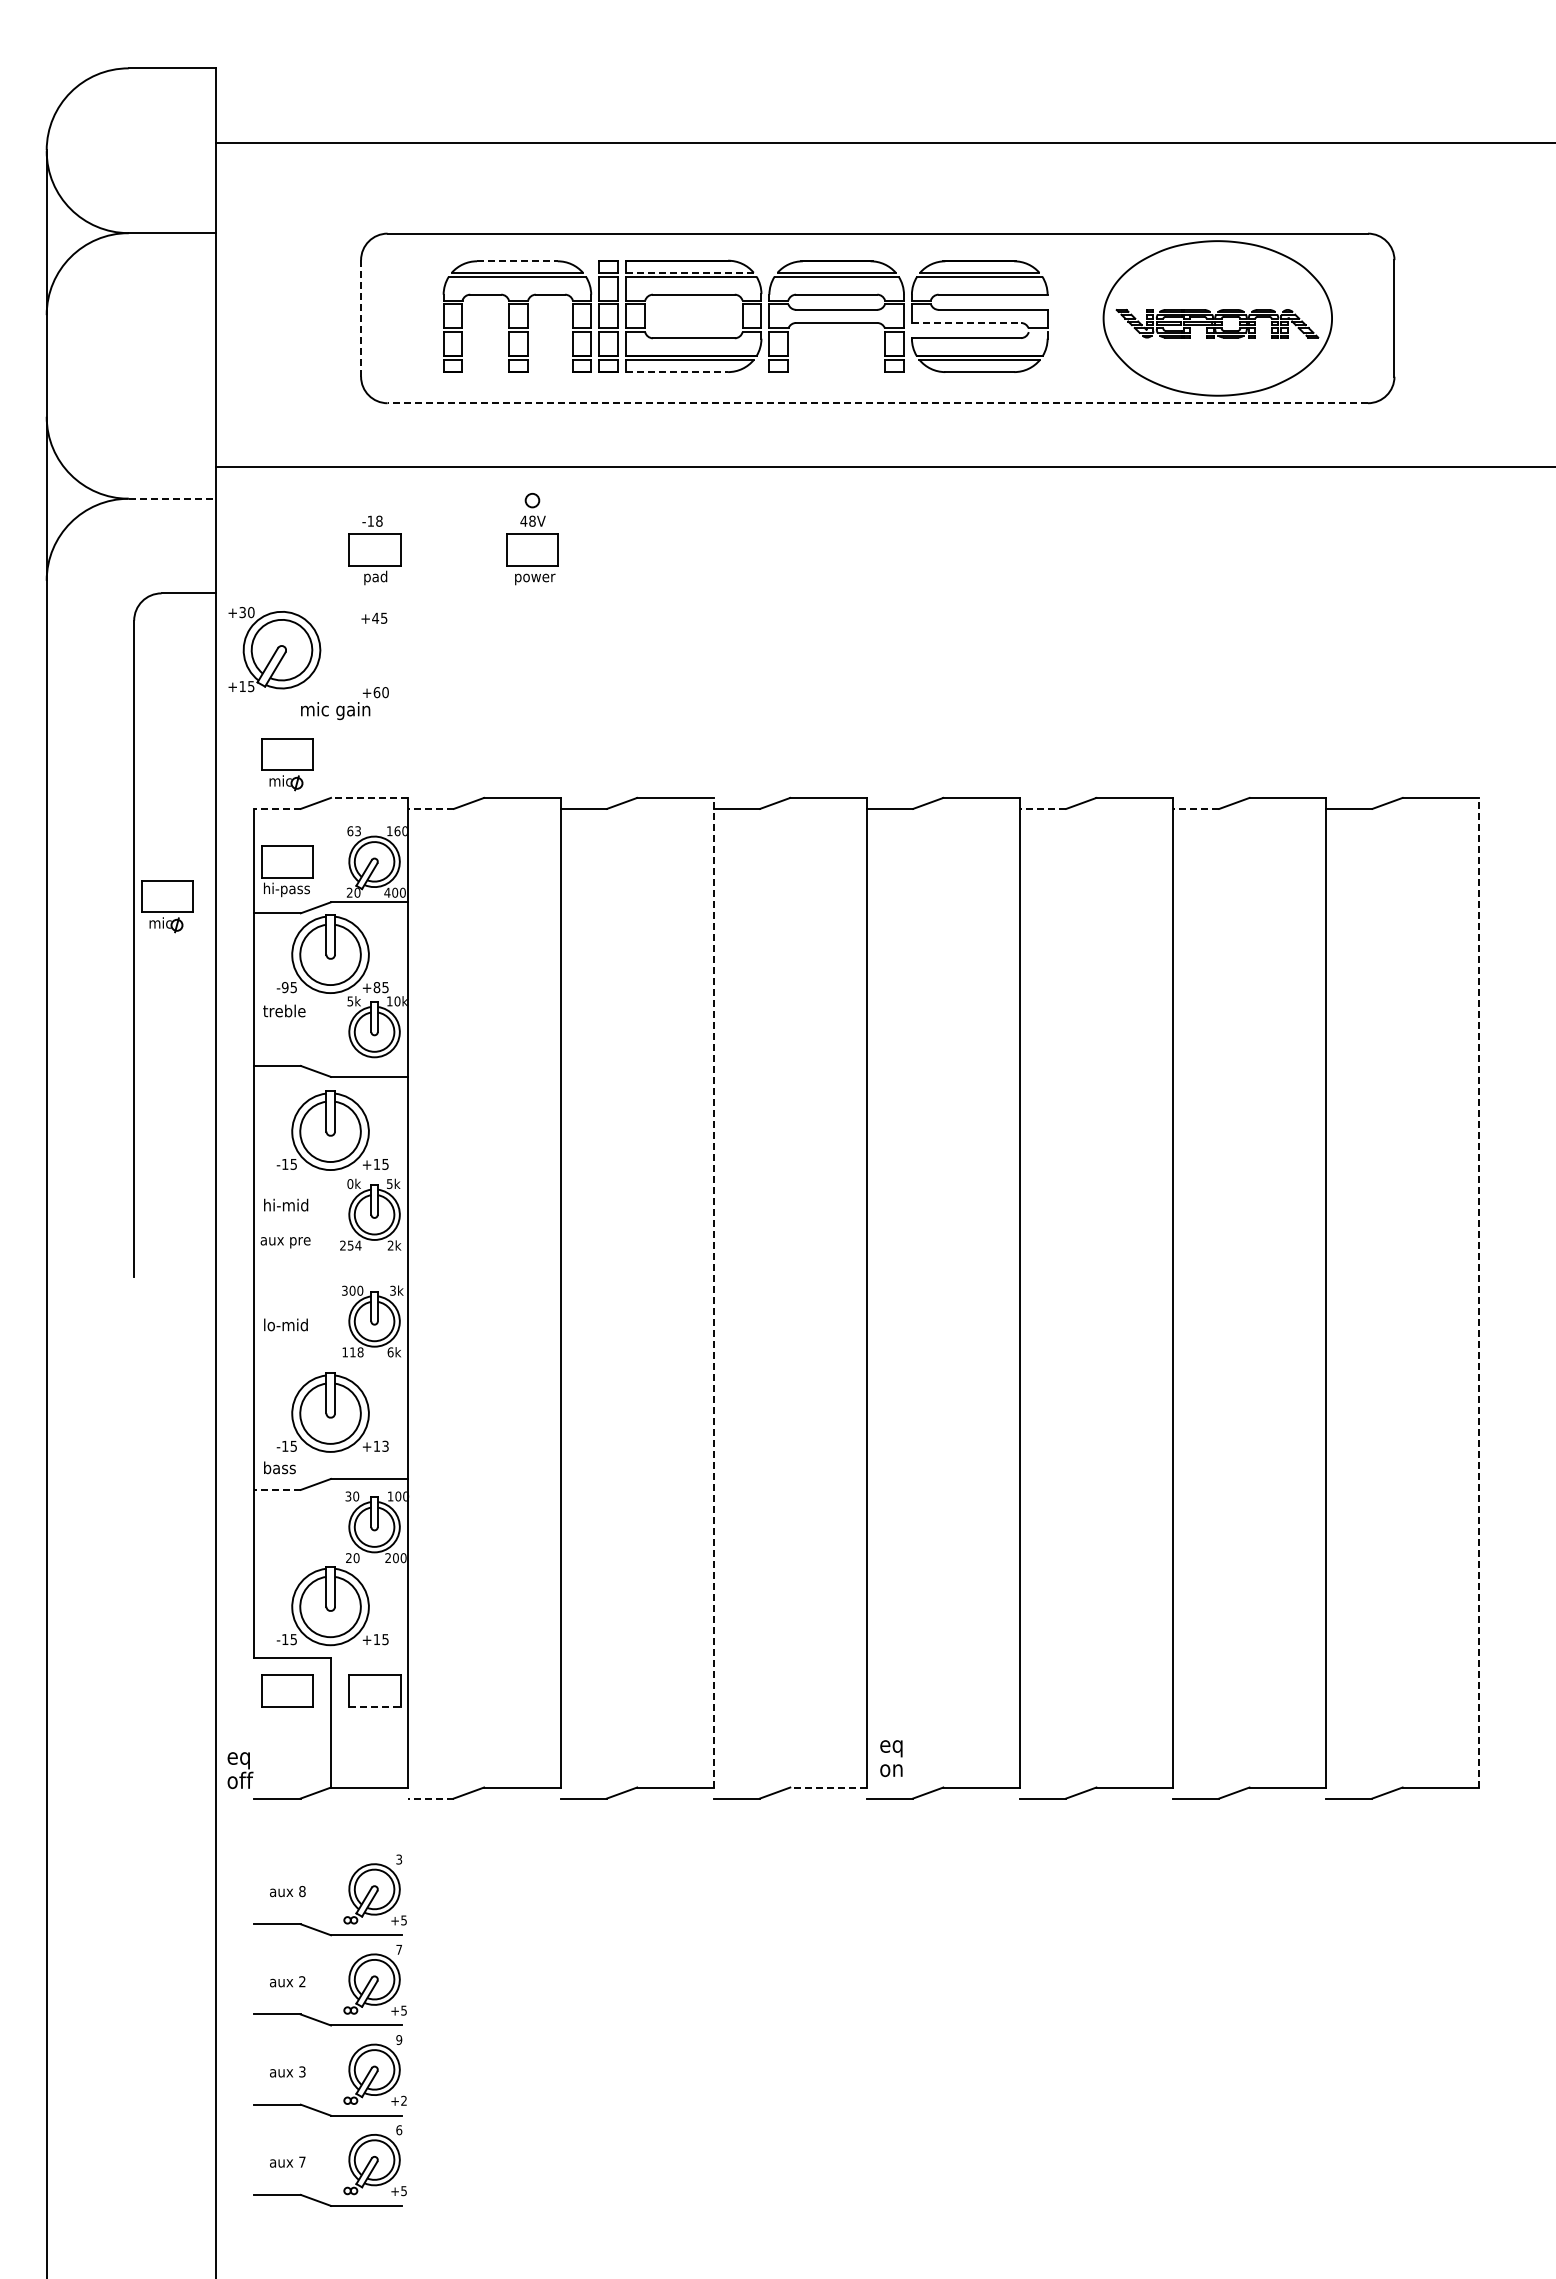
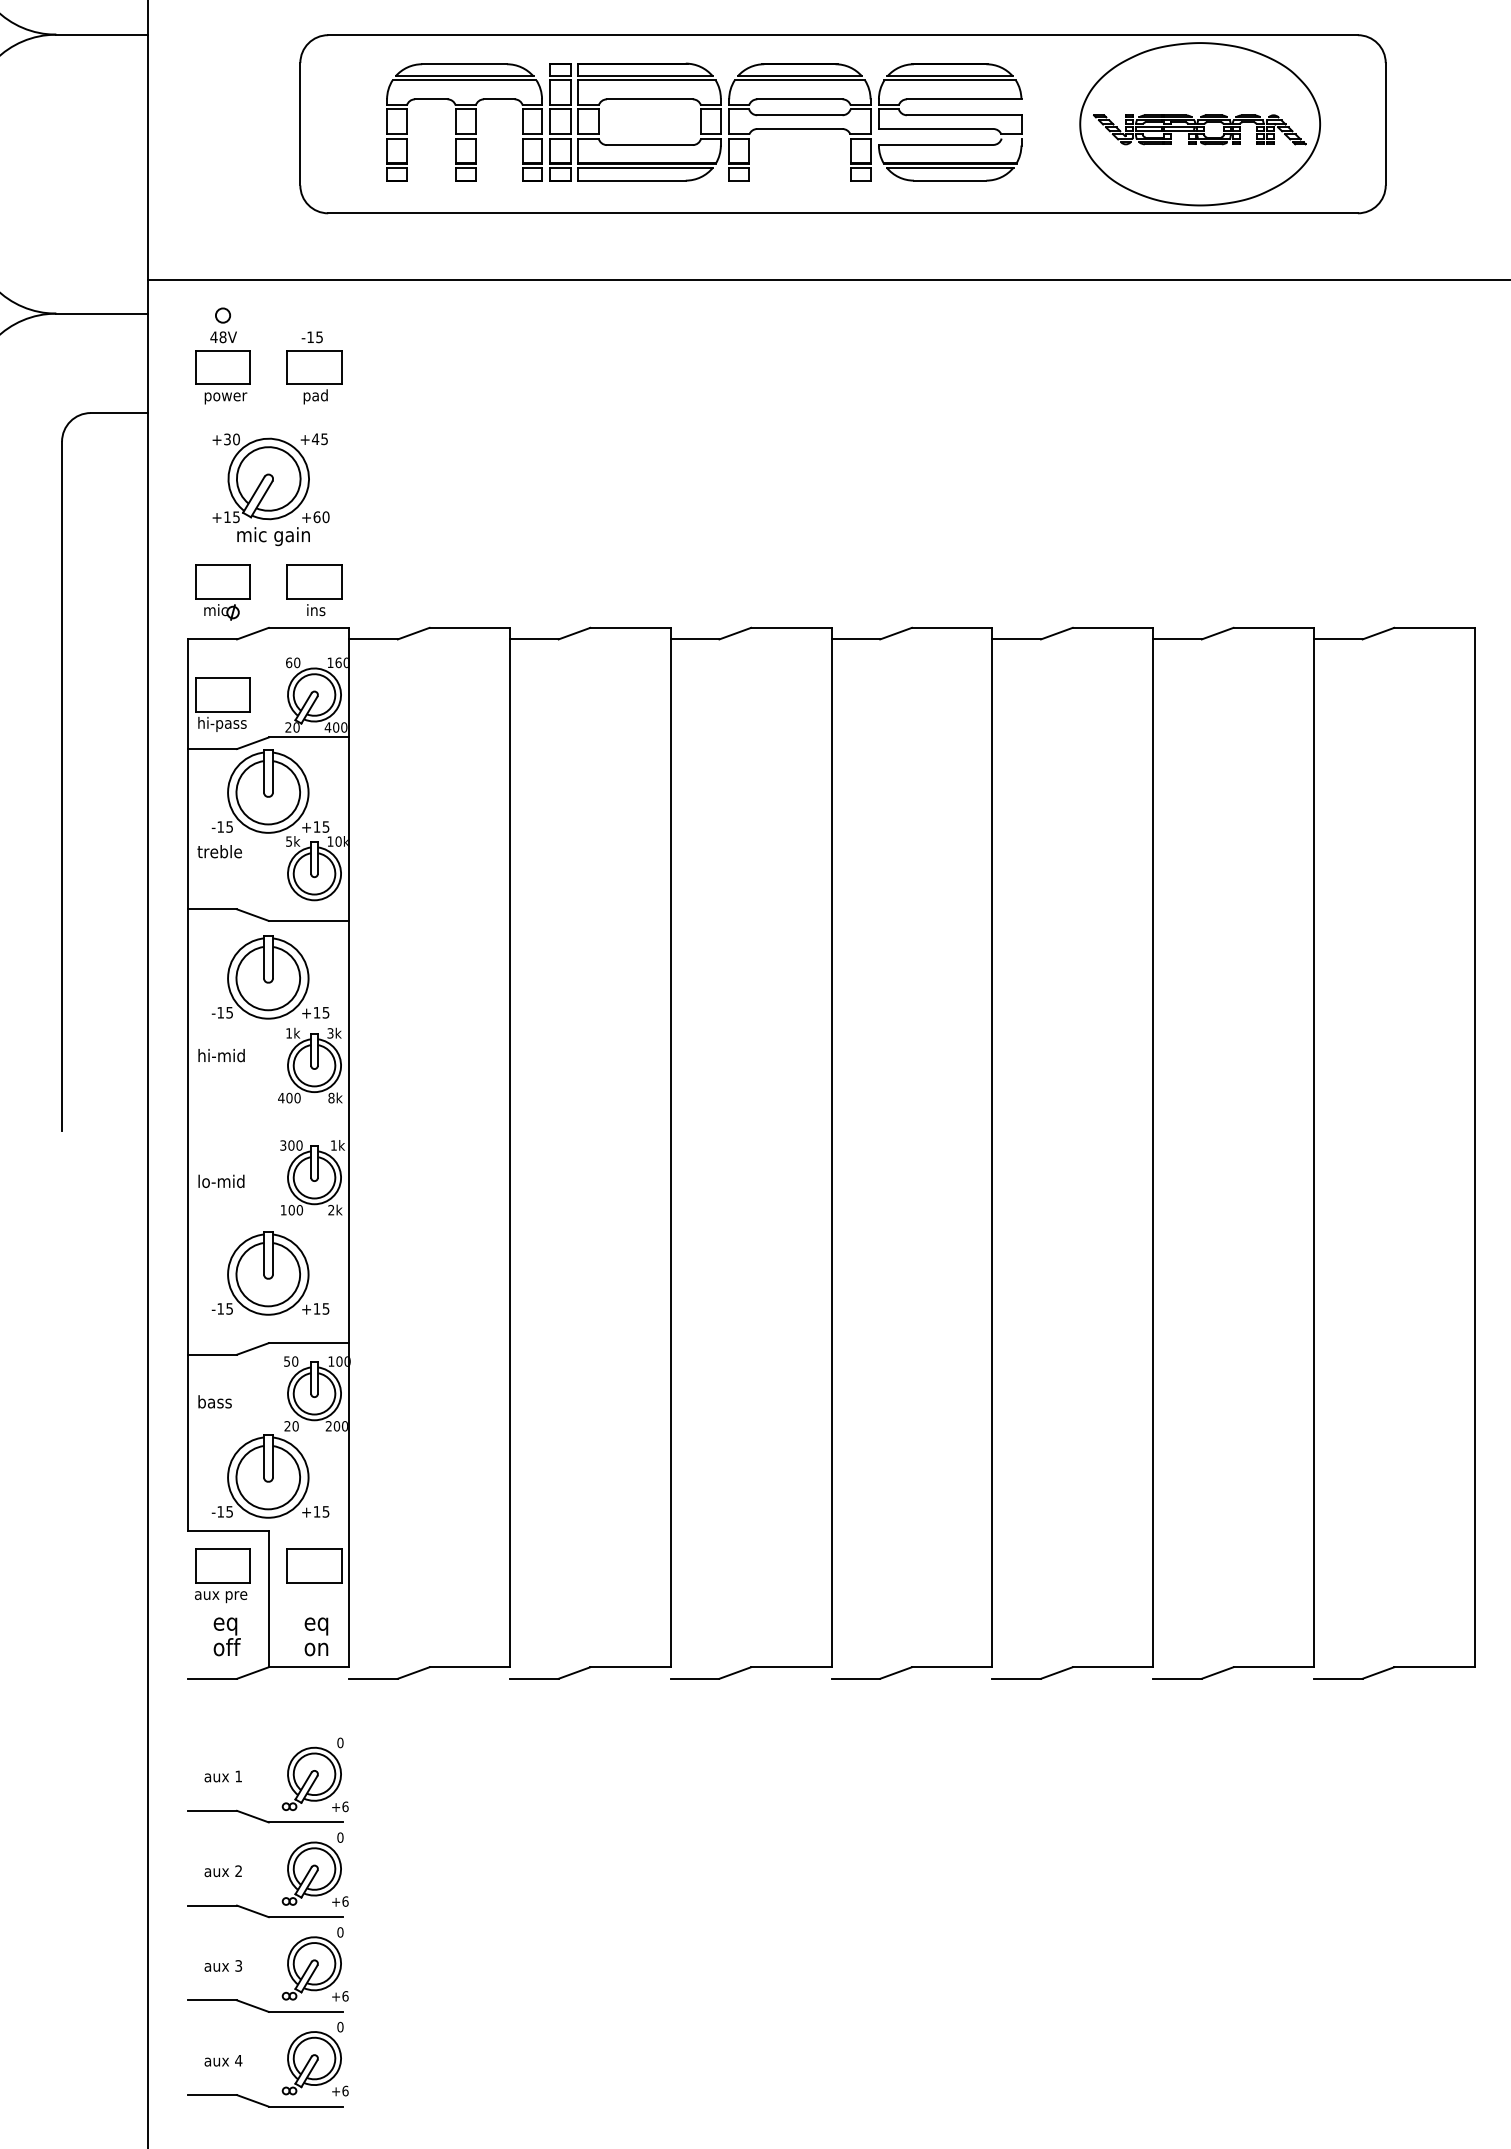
line: (517, 261) -> (464, 64), dashed -> solid
line: (690, 272) -> (646, 76), dashed -> solid
line: (361, 318) -> (300, 124), dashed -> solid
line: (966, 323) -> (936, 129), dashed -> solid
line: (677, 372) -> (632, 181), dashed -> solid
line: (877, 403) -> (842, 213), dashed -> solid
line: (172, 498) -> (102, 313), dashed -> solid
text: (379, 520) -> (319, 336), -18 -> -15
part: (532, 539) -> (223, 356), moved
part: (274, 649) -> (260, 478), moved
part: (374, 762) -> (314, 590), added
line: (368, 797) -> (308, 627), dashed -> solid
line: (277, 808) -> (212, 638), dashed -> solid
line: (430, 808) -> (373, 638), dashed -> solid
line: (1042, 808) -> (1016, 638), dashed -> solid
line: (1195, 808) -> (1176, 638), dashed -> solid
text: (358, 831) -> (297, 663), 63 -> 60
part: (167, 906) -> (97, 741), removed
text: (284, 987) -> (219, 826), -95 -> -15
text: (376, 987) -> (316, 826), +85 -> +15
text: (389, 1183) -> (330, 1032), 5k -> 3k
text: (350, 1184) -> (289, 1033), 0k -> 1k
text: (285, 1242) -> (220, 1596), moved
text: (350, 1245) -> (289, 1097), 254 -> 400
text: (390, 1245) -> (331, 1097), 2k -> 8k
text: (392, 1290) -> (333, 1145), 3k -> 1k
line: (713, 1292) -> (670, 1147), dashed -> solid
line: (1479, 1292) -> (1475, 1147), dashed -> solid
text: (356, 1352) -> (295, 1210), 118 -> 100
text: (390, 1352) -> (331, 1210), 6k -> 2k
text: (385, 1445) -> (326, 1308), +13 -> +15
text: (279, 1467) -> (214, 1401), moved
line: (277, 1489) -> (212, 1354), dashed -> solid
text: (348, 1495) -> (287, 1360), 30 -> 50
line: (374, 1706) -> (314, 1582), dashed -> solid
text: (891, 1758) -> (316, 1636), moved
text: (240, 1770) -> (227, 1636), moved
line: (828, 1787) -> (791, 1667), dashed -> solid
line: (430, 1798) -> (373, 1678), dashed -> solid
text: (399, 1859) -> (340, 1742), 3 -> 0
text: (302, 1891) -> (238, 1776), 8 -> 1
text: (404, 1920) -> (345, 1806), +5 -> +6
text: (399, 1949) -> (340, 1837), 7 -> 0
text: (404, 2010) -> (345, 1901), +5 -> +6
text: (398, 2039) -> (339, 1931), 9 -> 0
text: (404, 2100) -> (345, 1995), +2 -> +6
text: (399, 2129) -> (340, 2026), 6 -> 0
text: (301, 2161) -> (237, 2060), 7 -> 4
text: (404, 2191) -> (345, 2091), +5 -> +6

